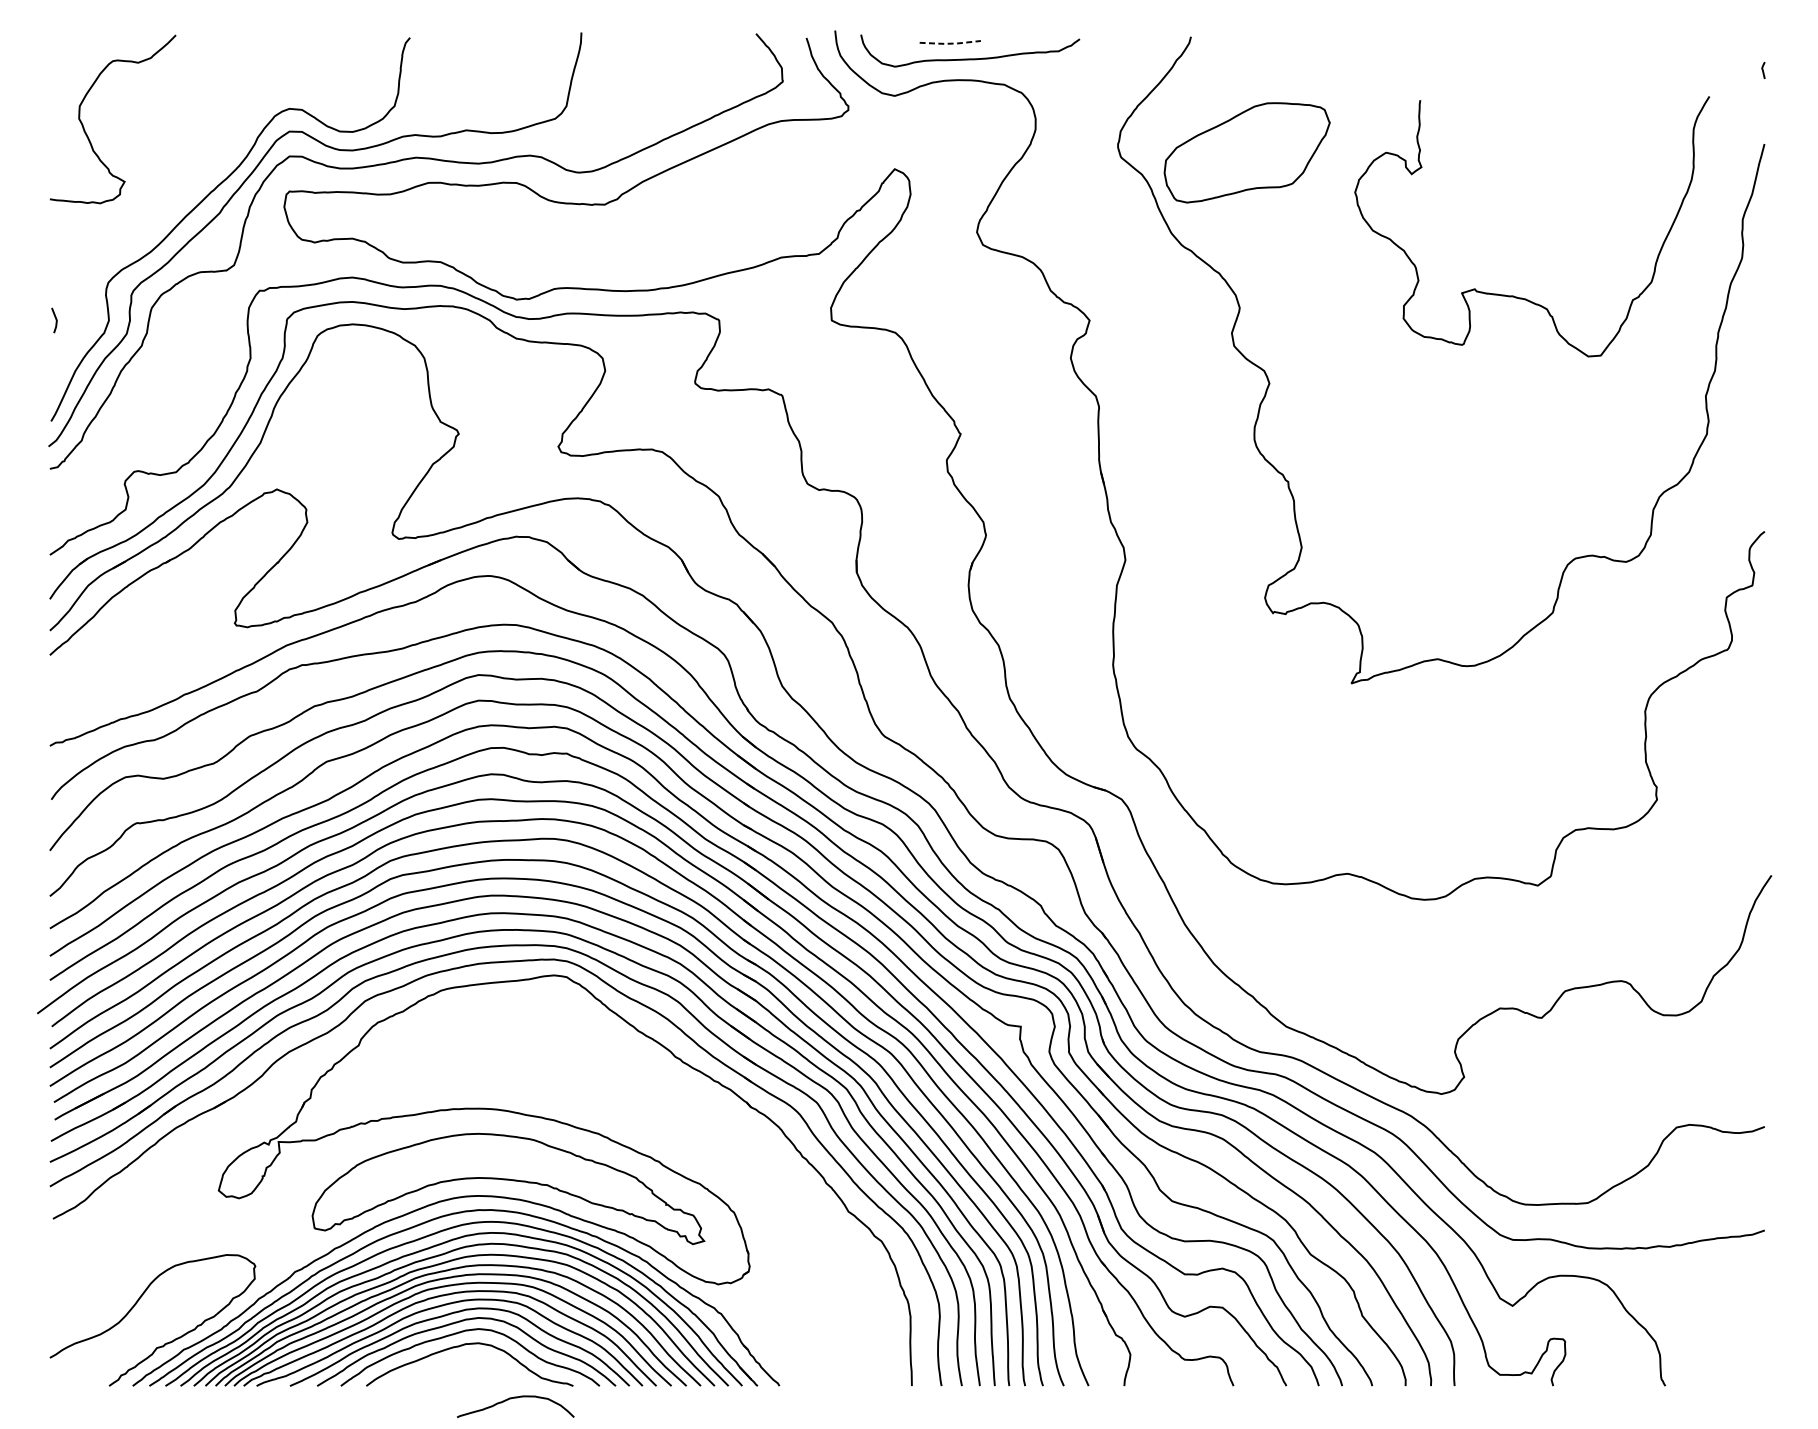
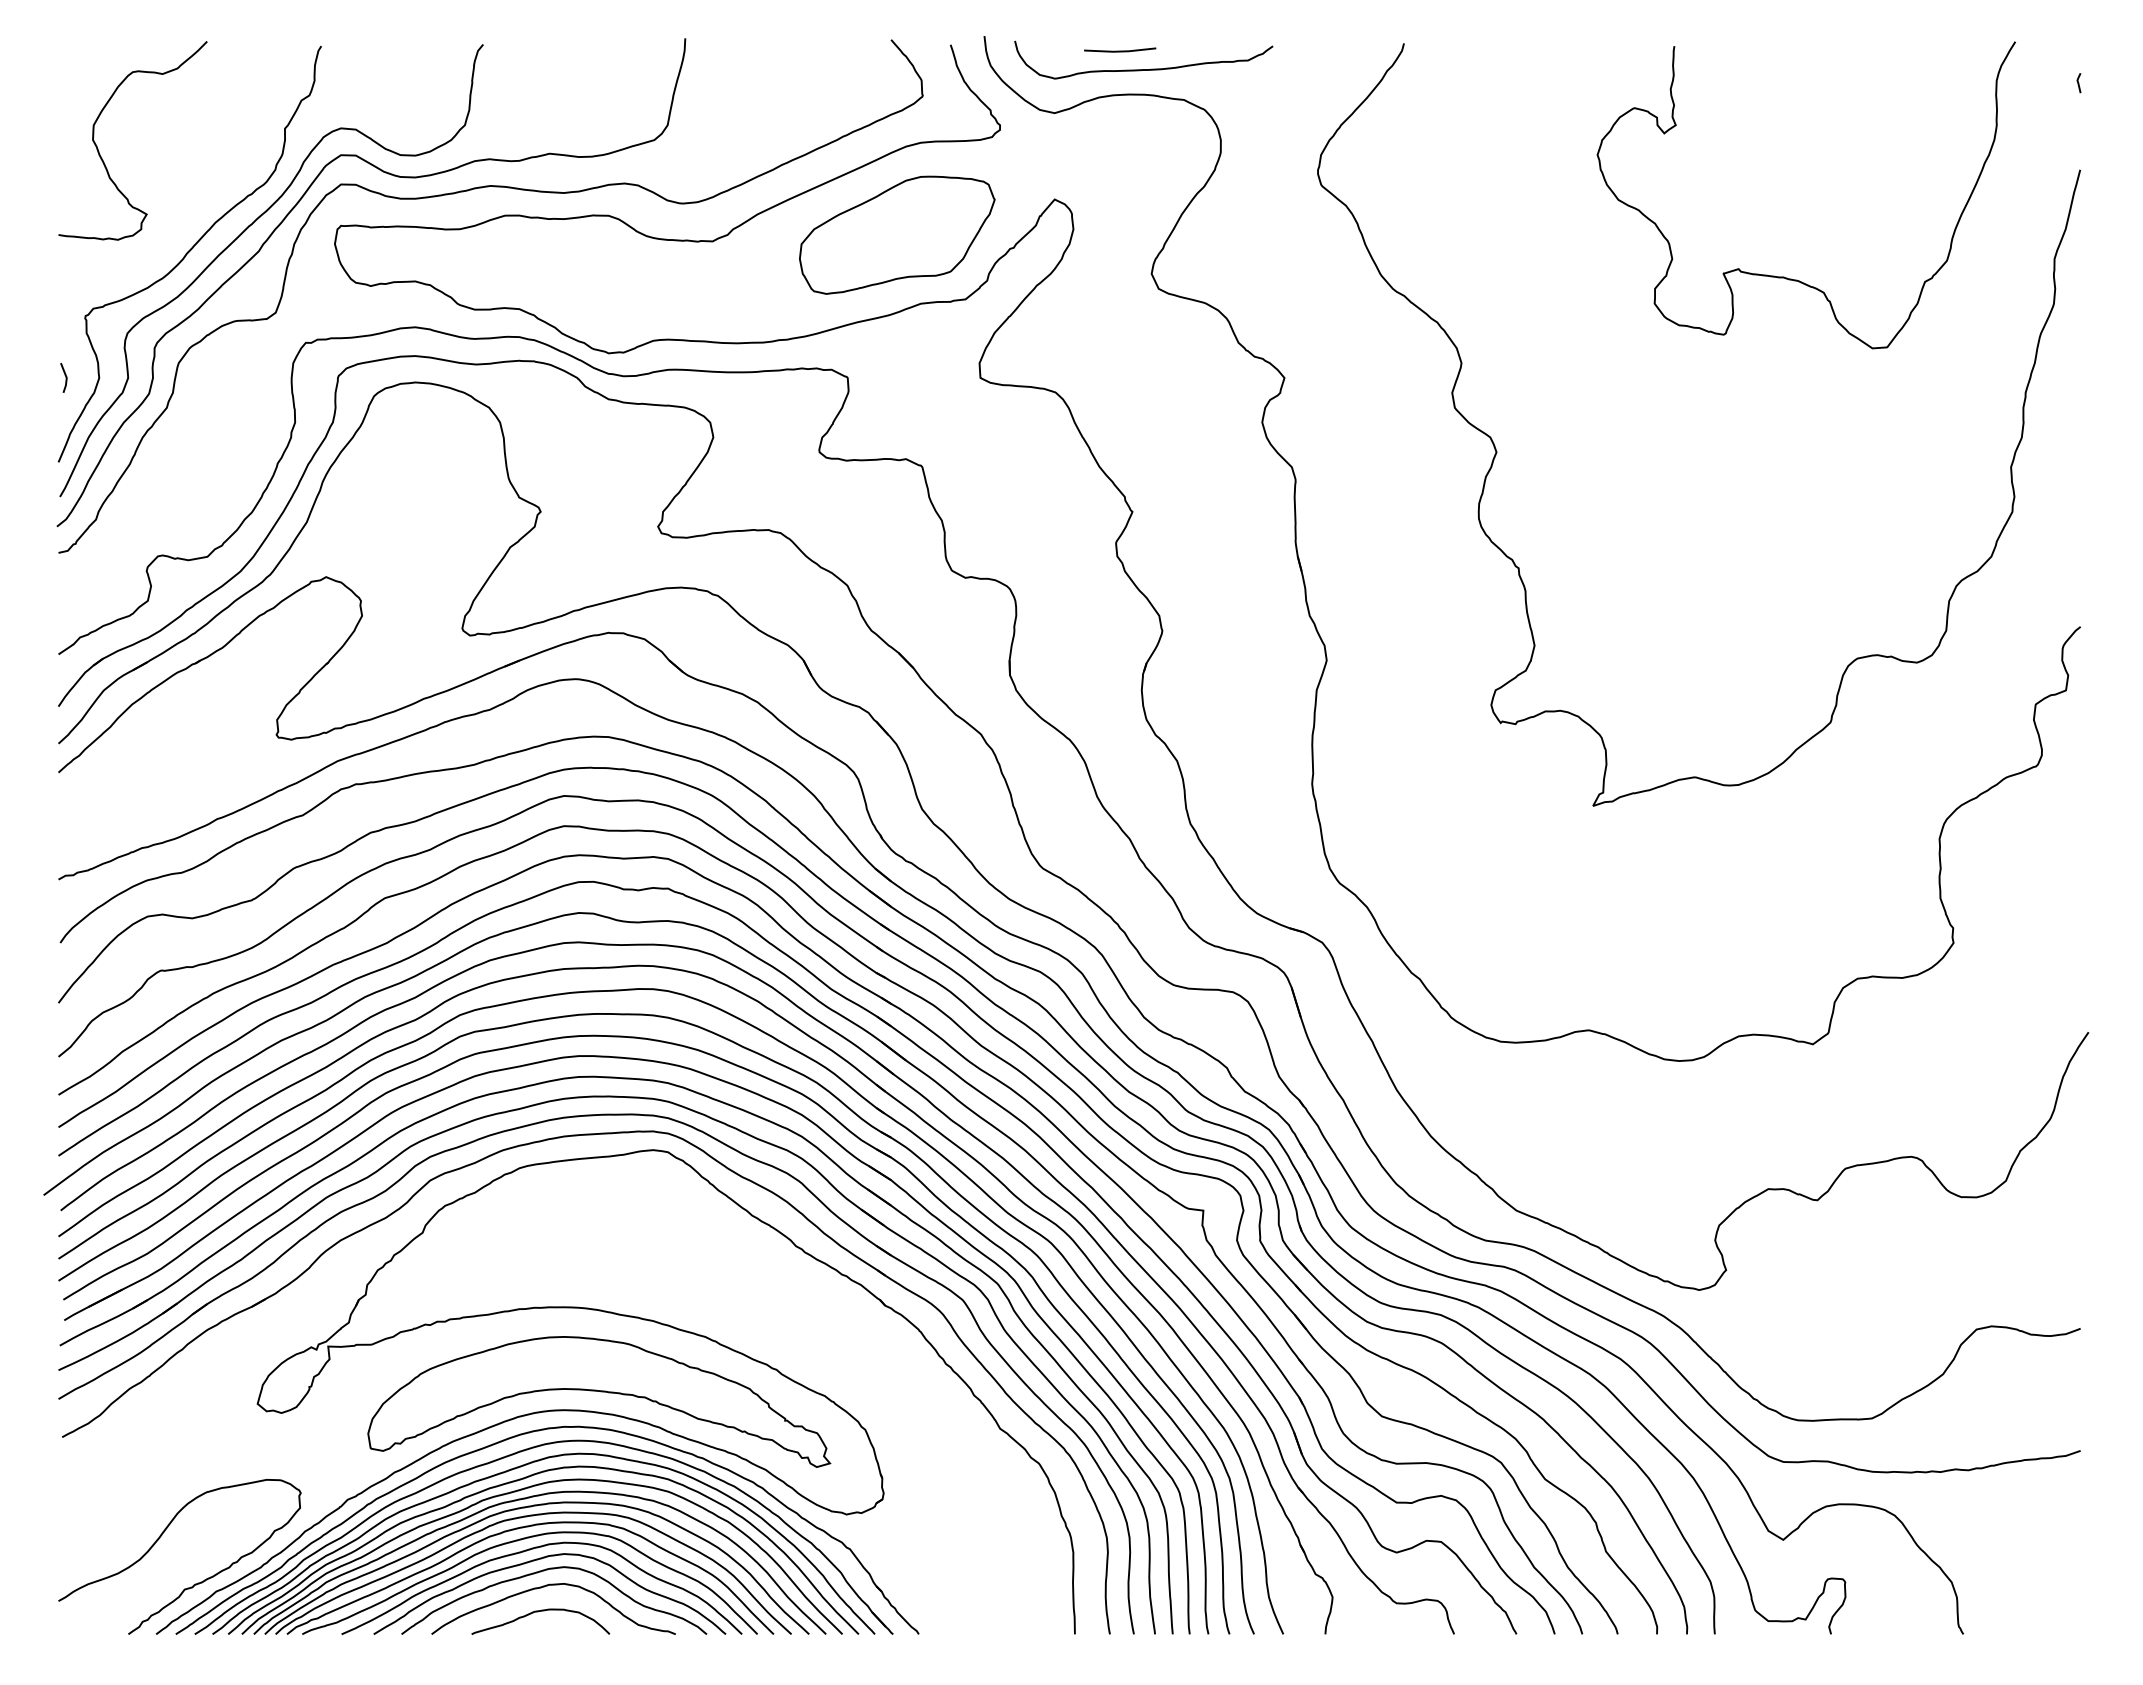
line: (950, 43) -> (1120, 51), dashed -> solid
part: (1247, 152) -> (897, 234), moved
curve: (160, 214) -> (189, 252), added
curve: (1513, 295) -> (1784, 276), moved
curve: (513, 1398) -> (538, 1612), moved

